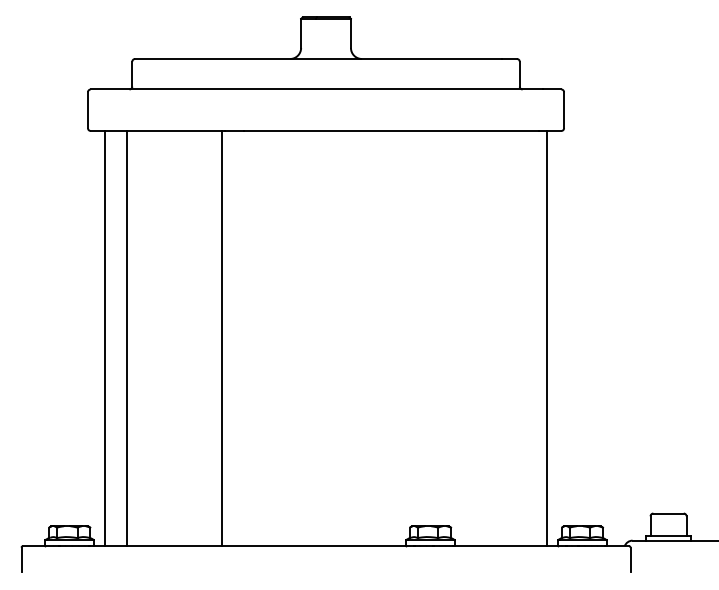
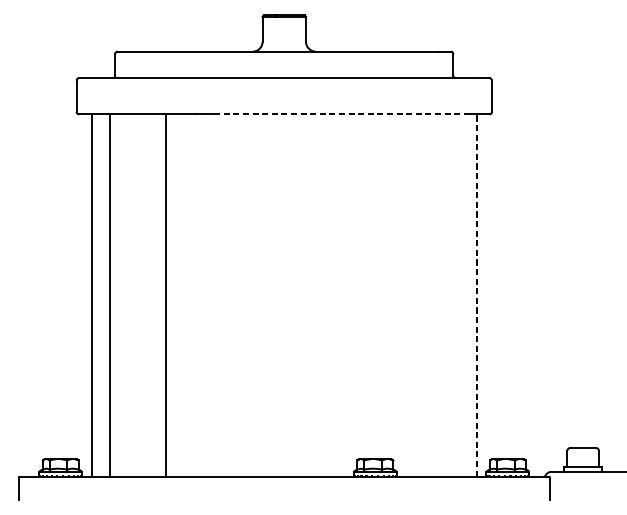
line: (391, 130) -> (341, 113), solid -> dashed
line: (221, 338) -> (166, 295), moved
line: (546, 338) -> (476, 295), solid -> dashed

